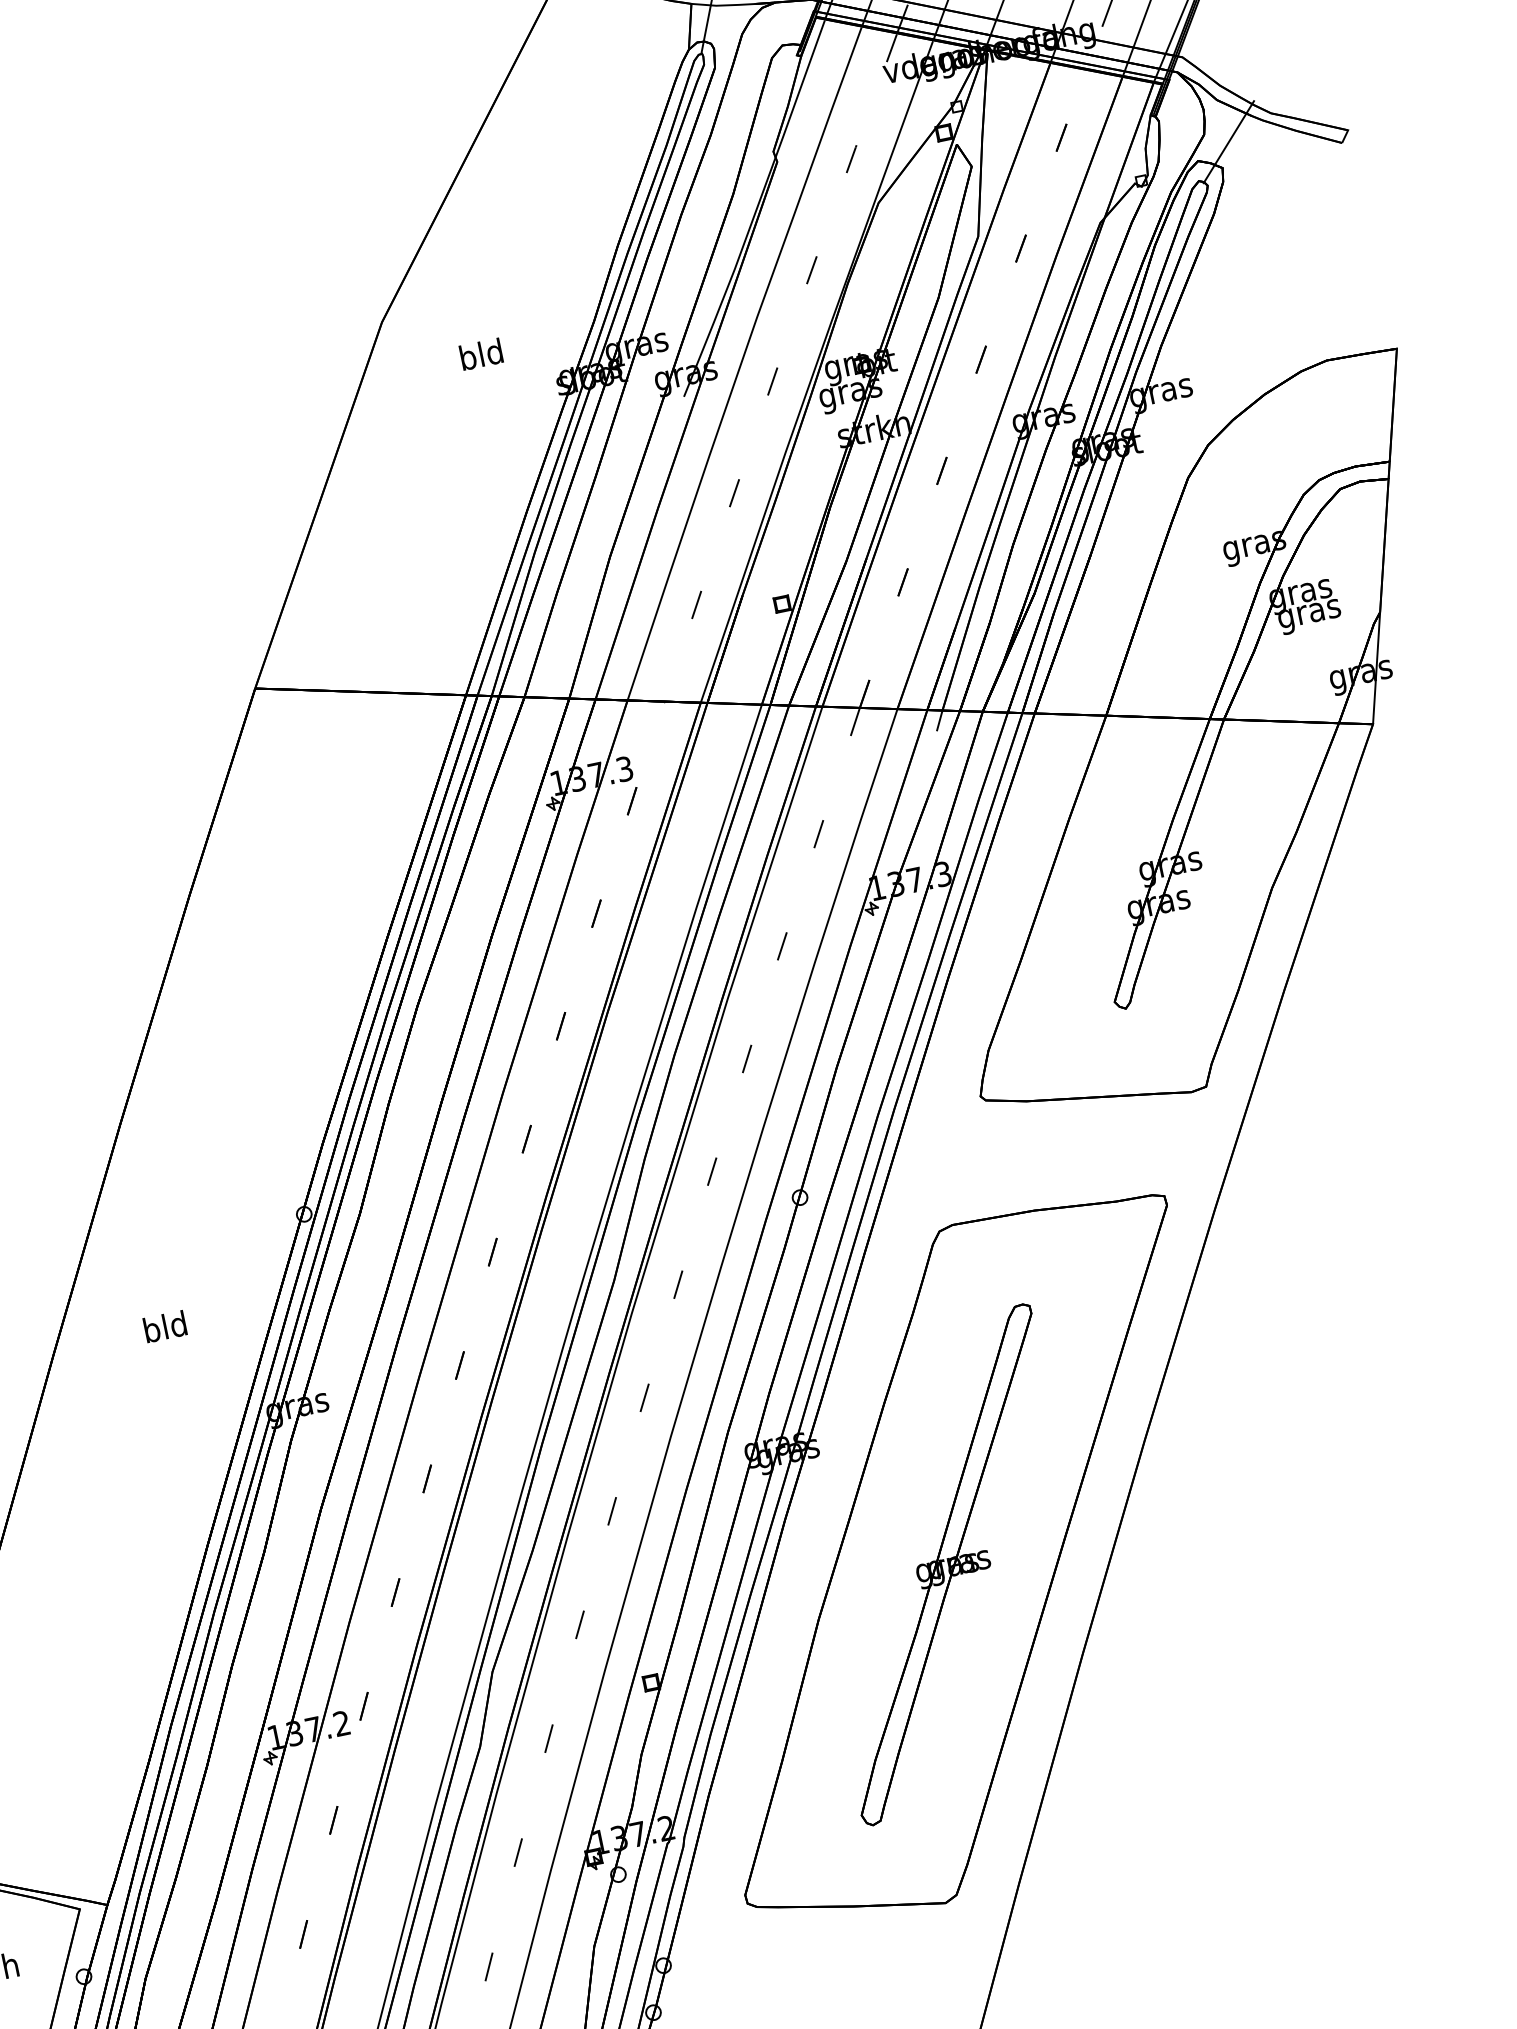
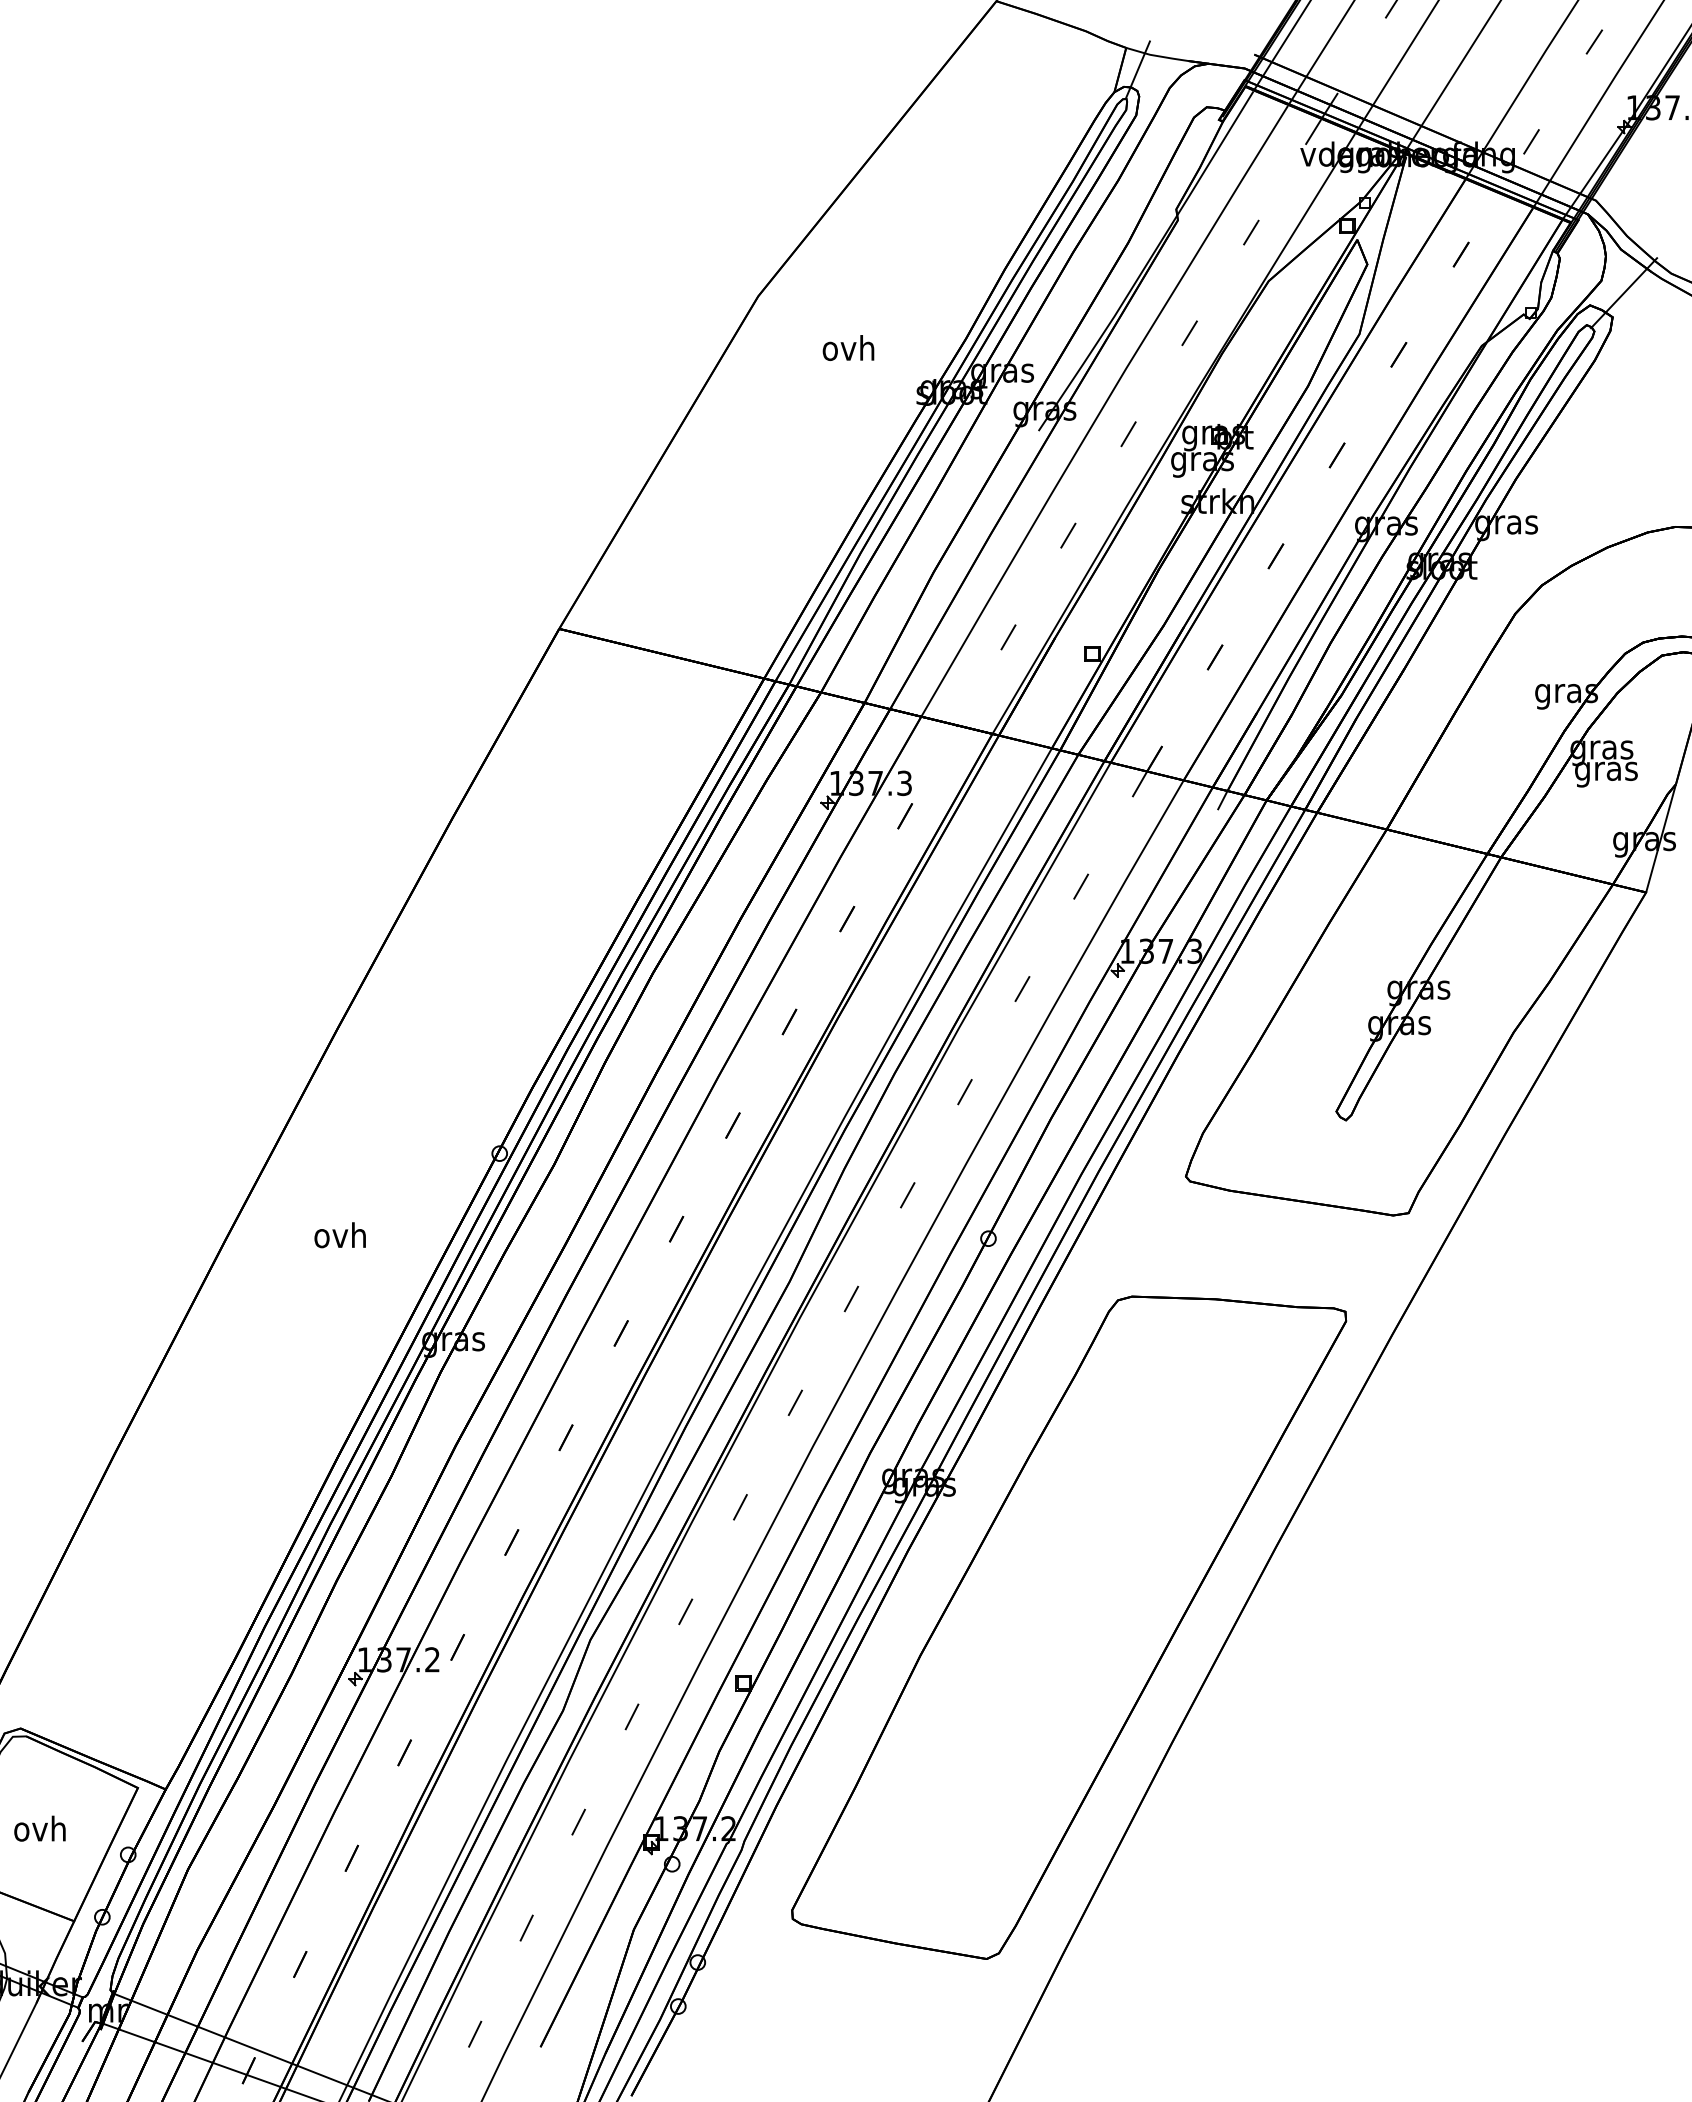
text: (481, 354) -> (848, 348), bld -> ovh
text: (164, 1327) -> (339, 1235), bld -> ovh
part: (946, 1564) -> (1056, 1627), removed

